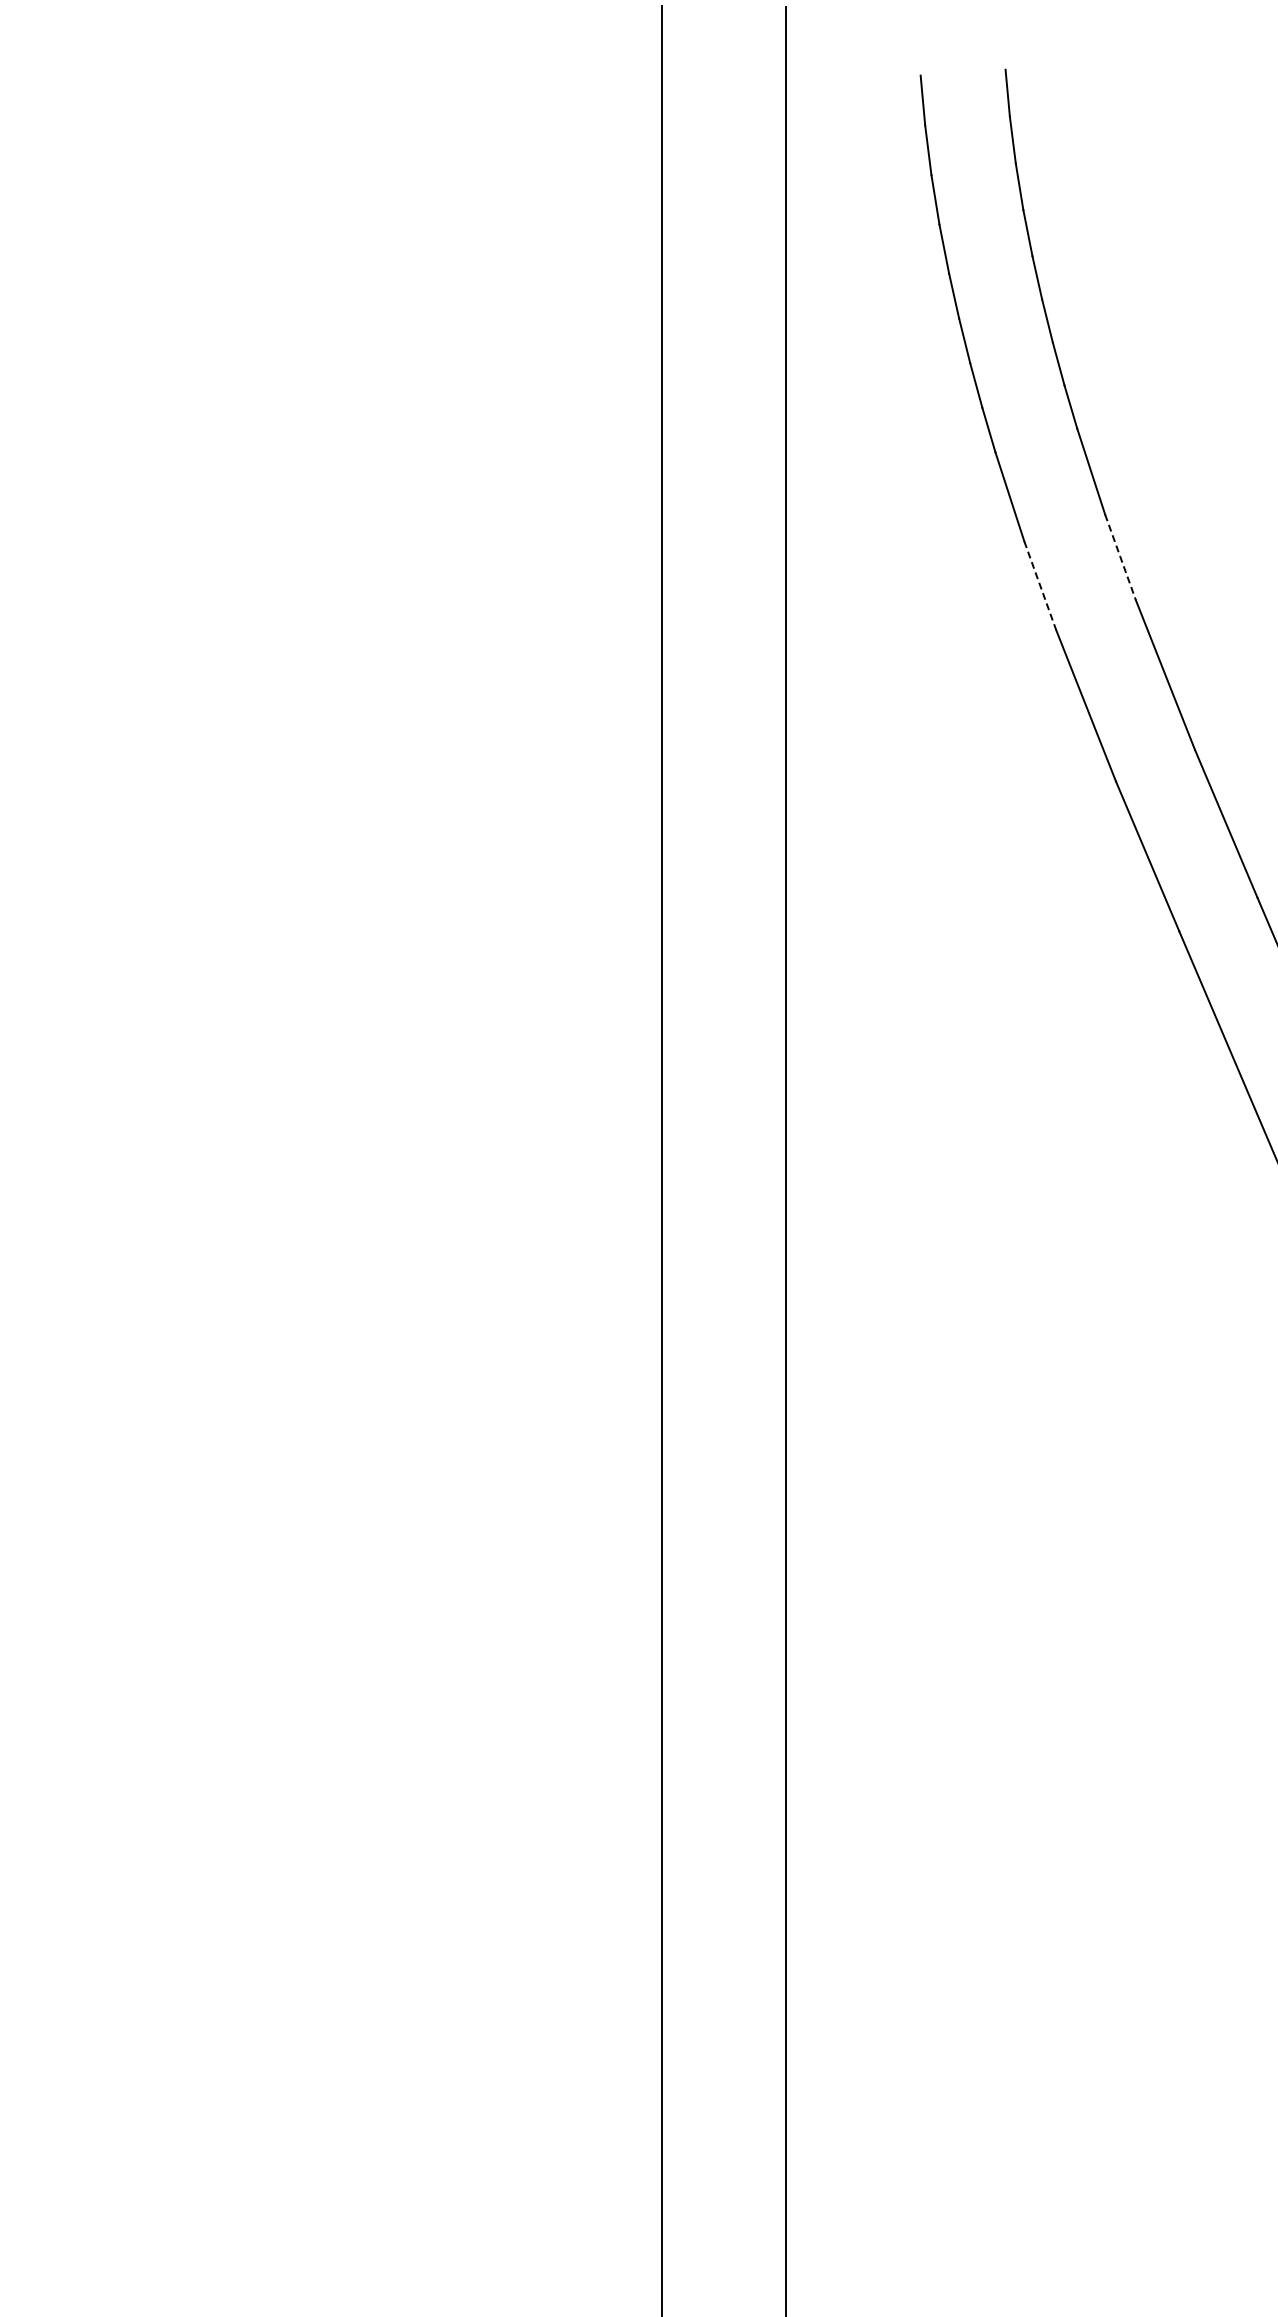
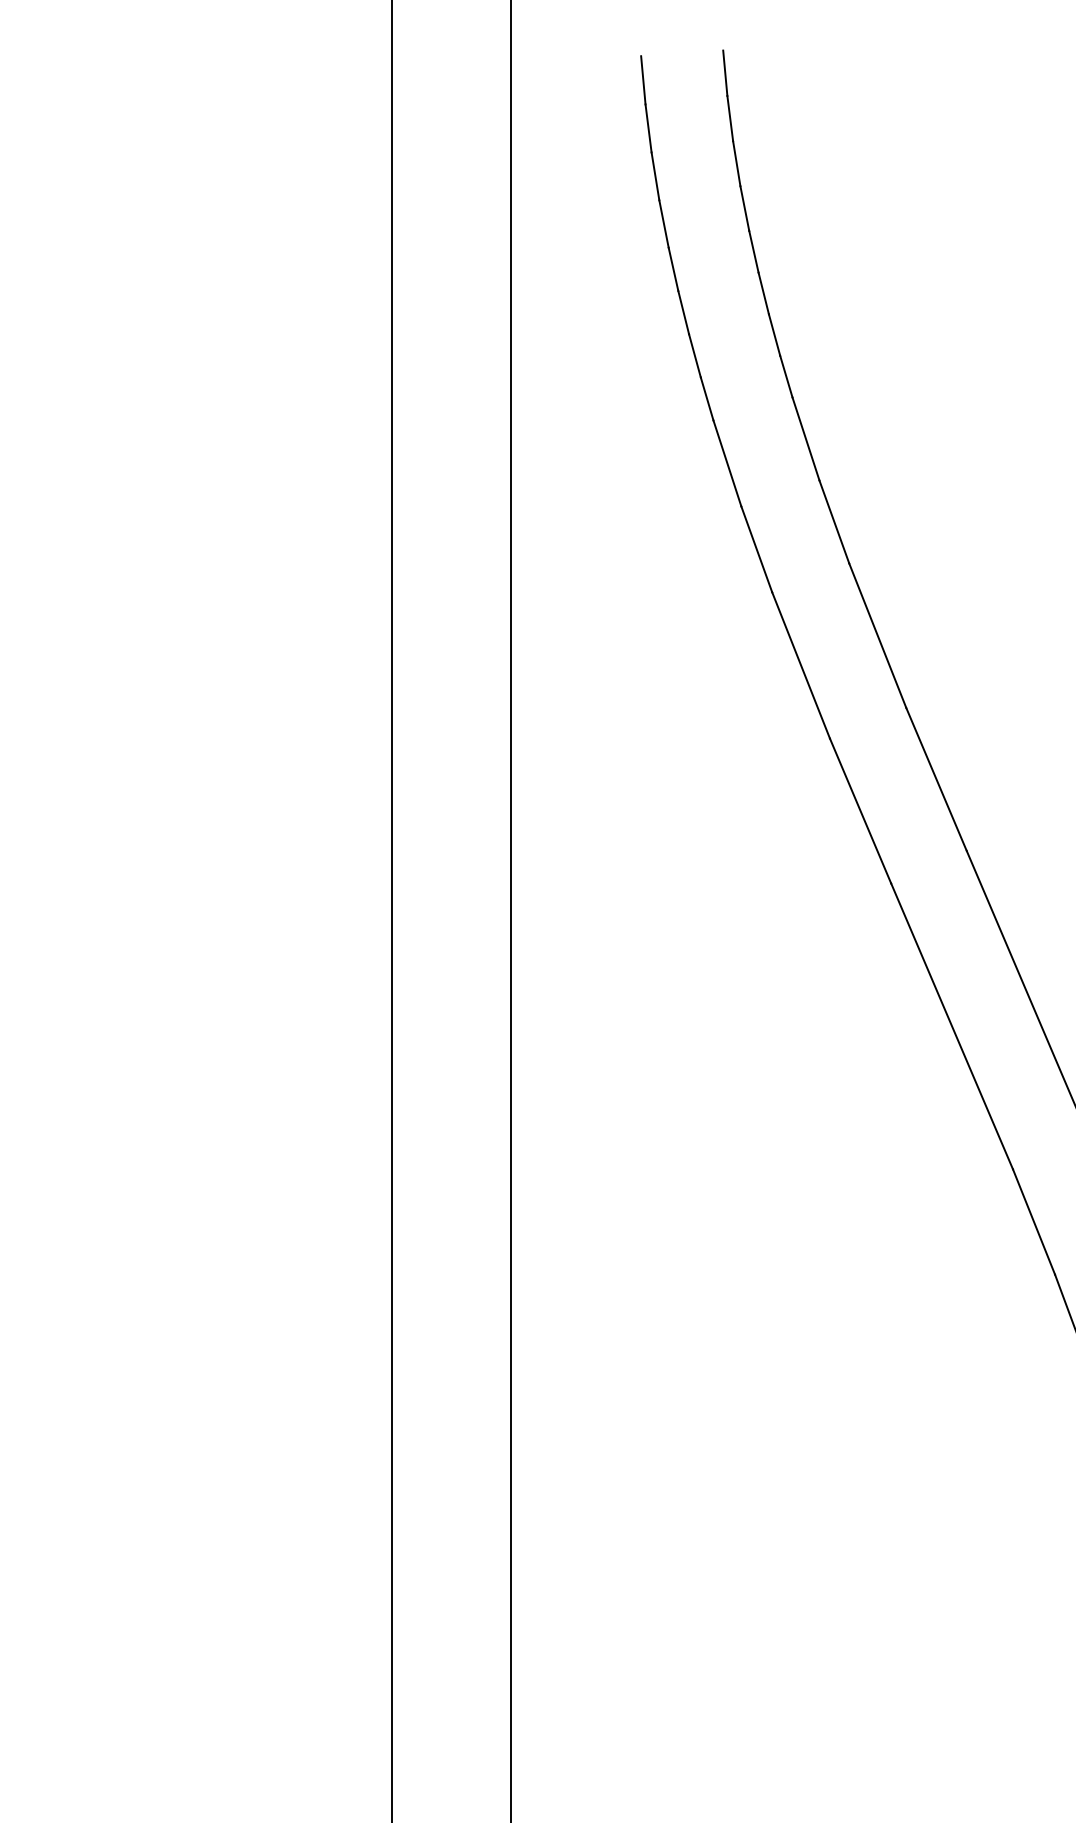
line: (1120, 557) -> (834, 522), dashed -> solid
line: (1040, 586) -> (756, 550), dashed -> solid

